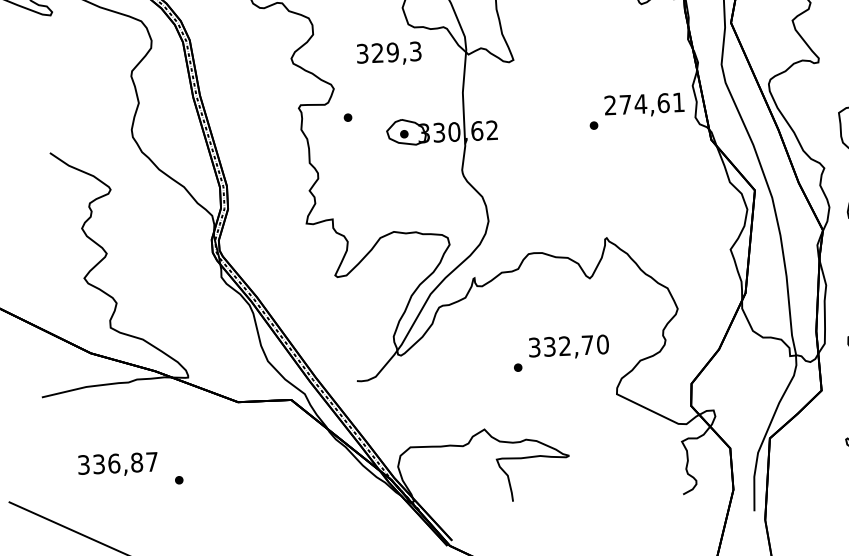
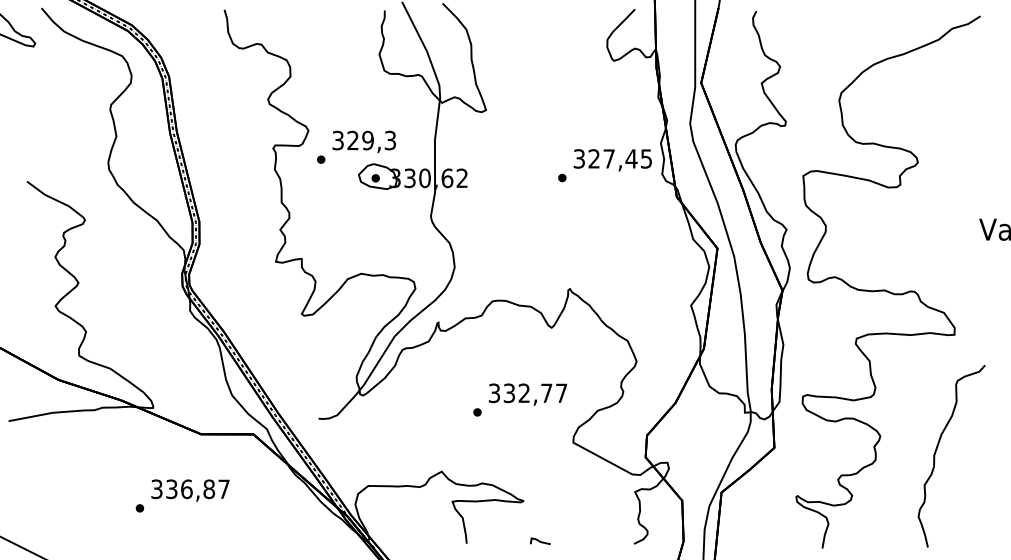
text: (388, 53) -> (363, 141), moved
text: (644, 103) -> (612, 158), 274,61 -> 327,45
text: (602, 344) -> (561, 393), 332,70 -> 332,77
text: (118, 464) -> (190, 490), moved
line: (587, 495) -> (540, 540), added

